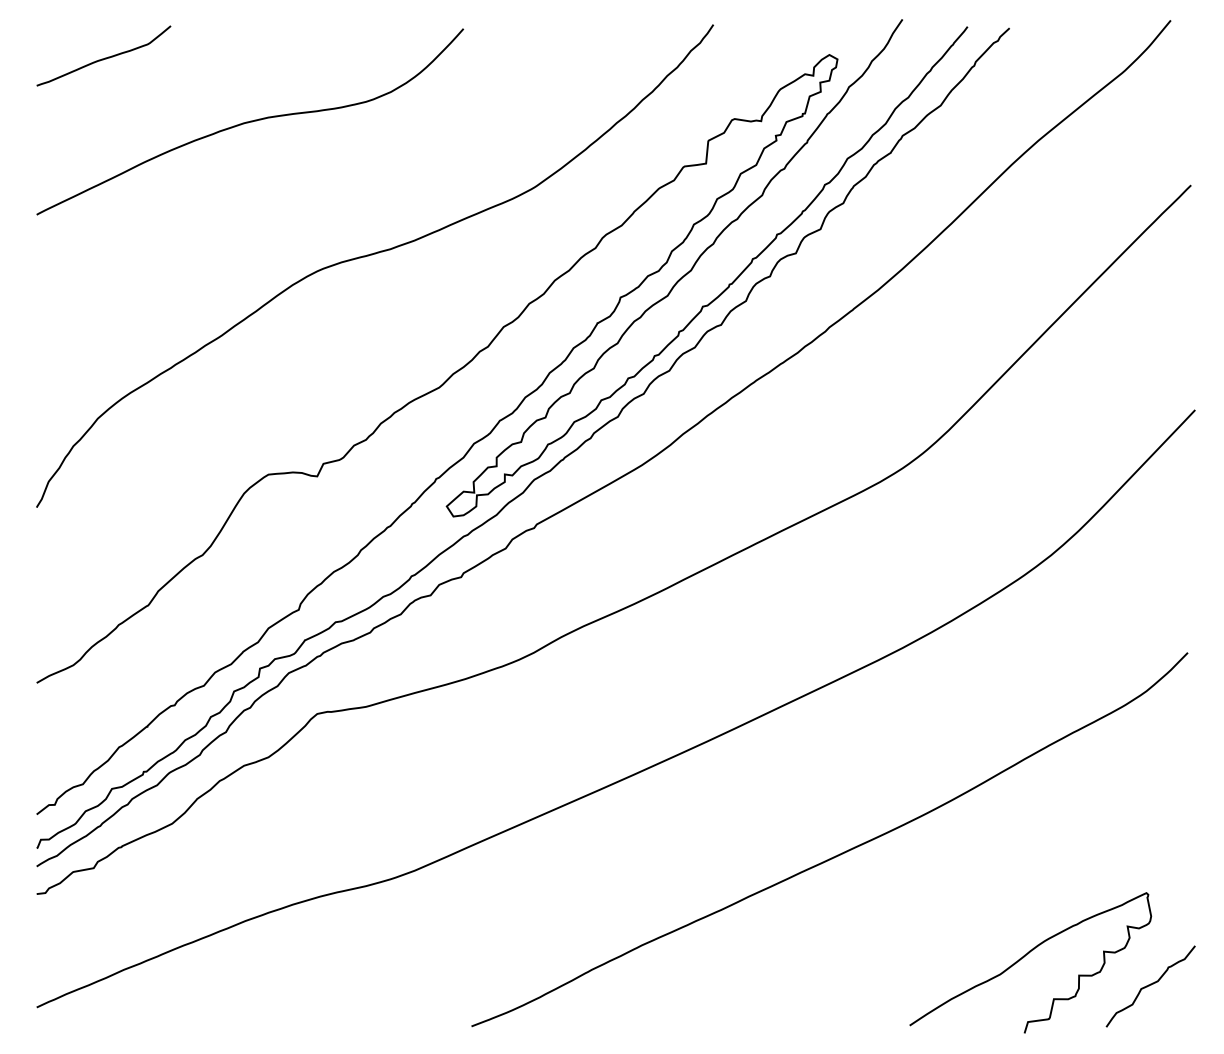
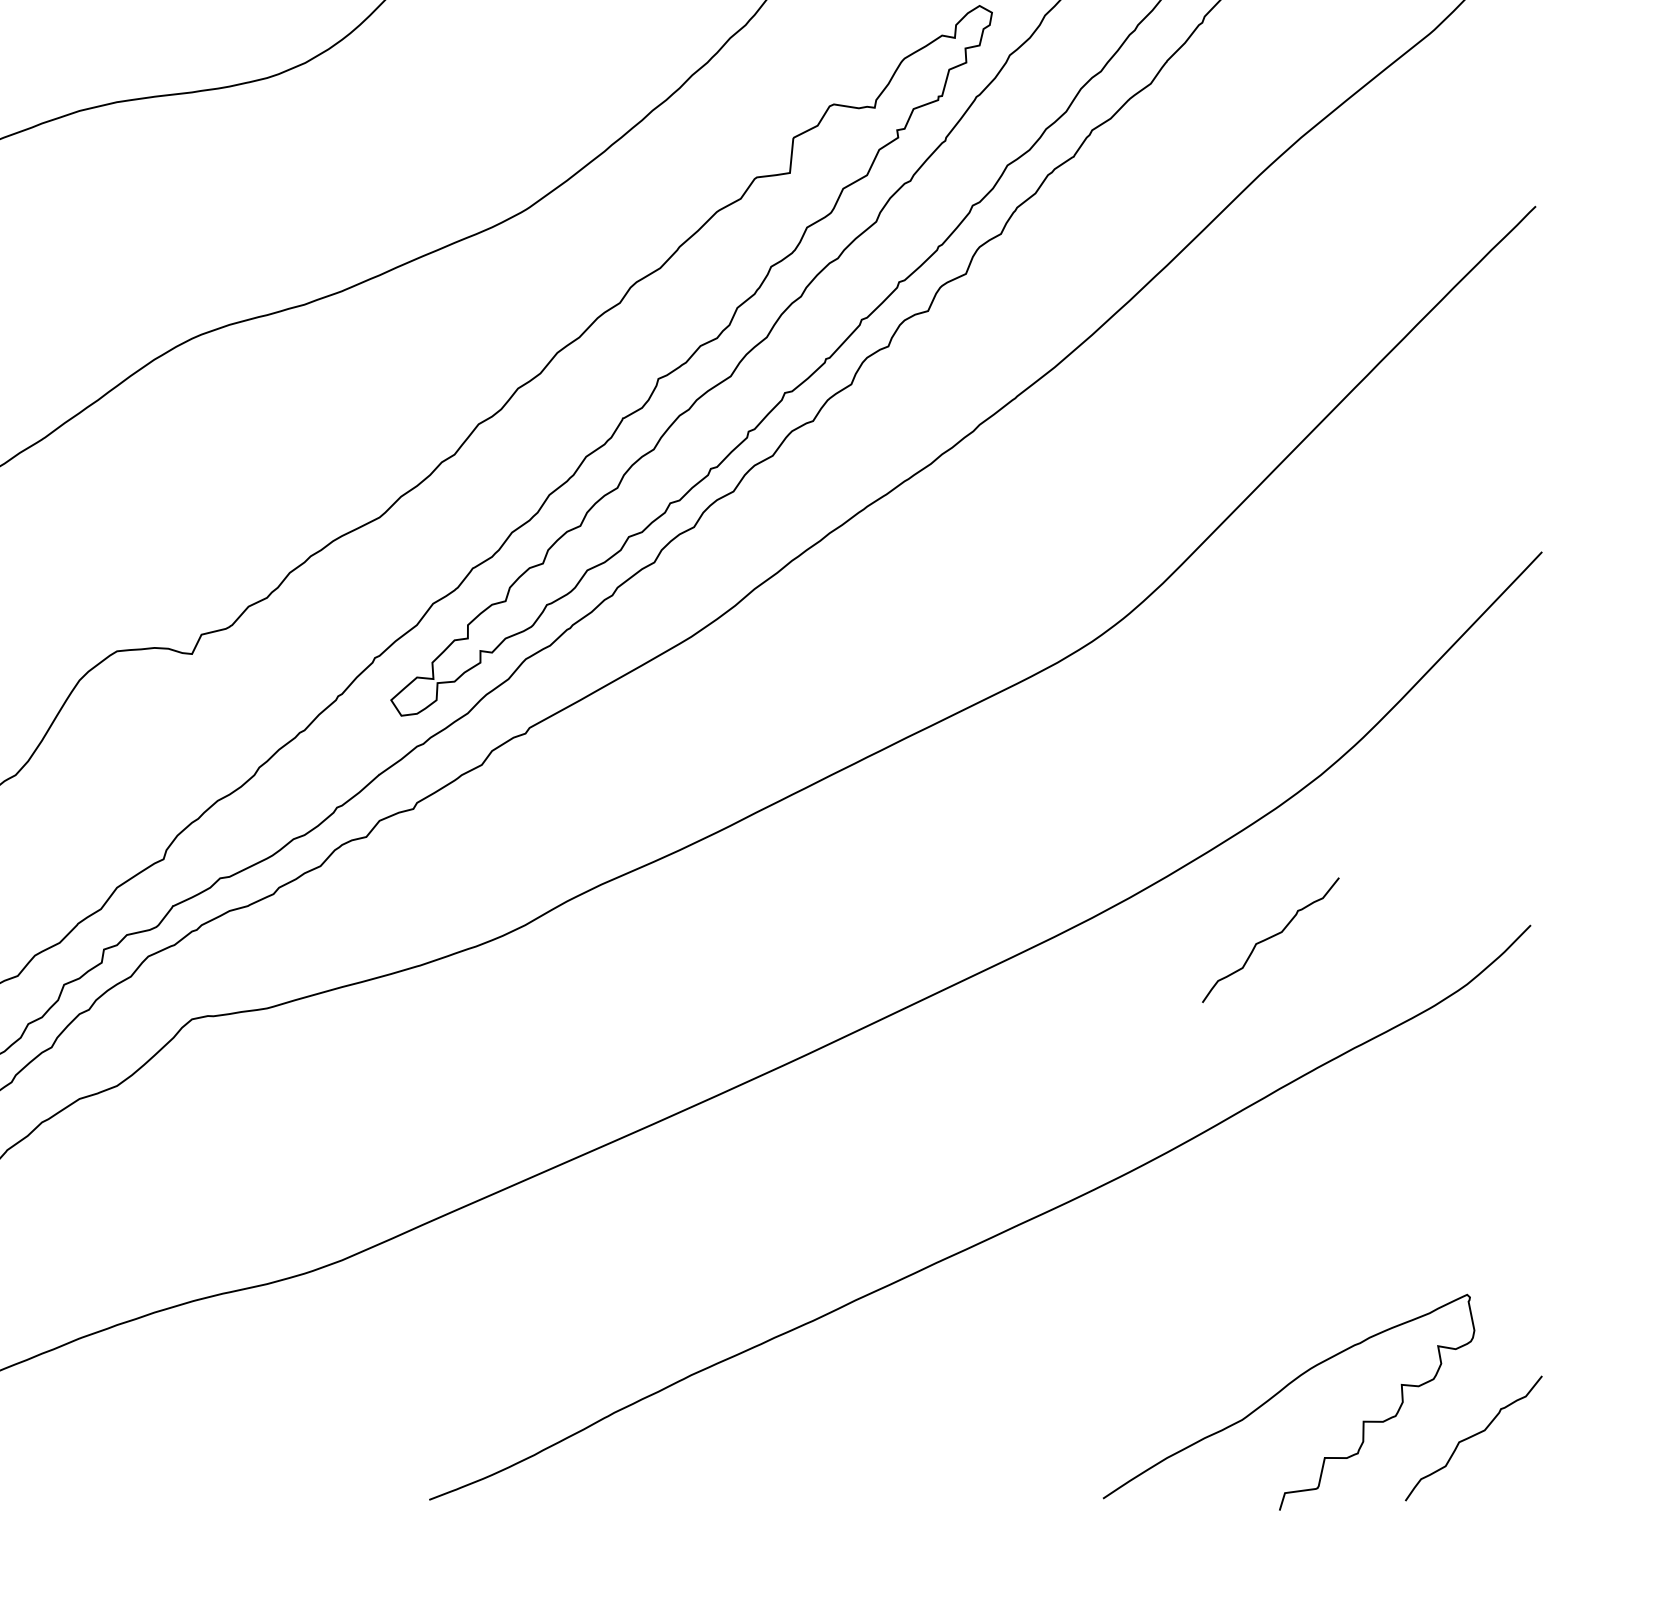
curve: (1018, 661) -> (1270, 938), added

